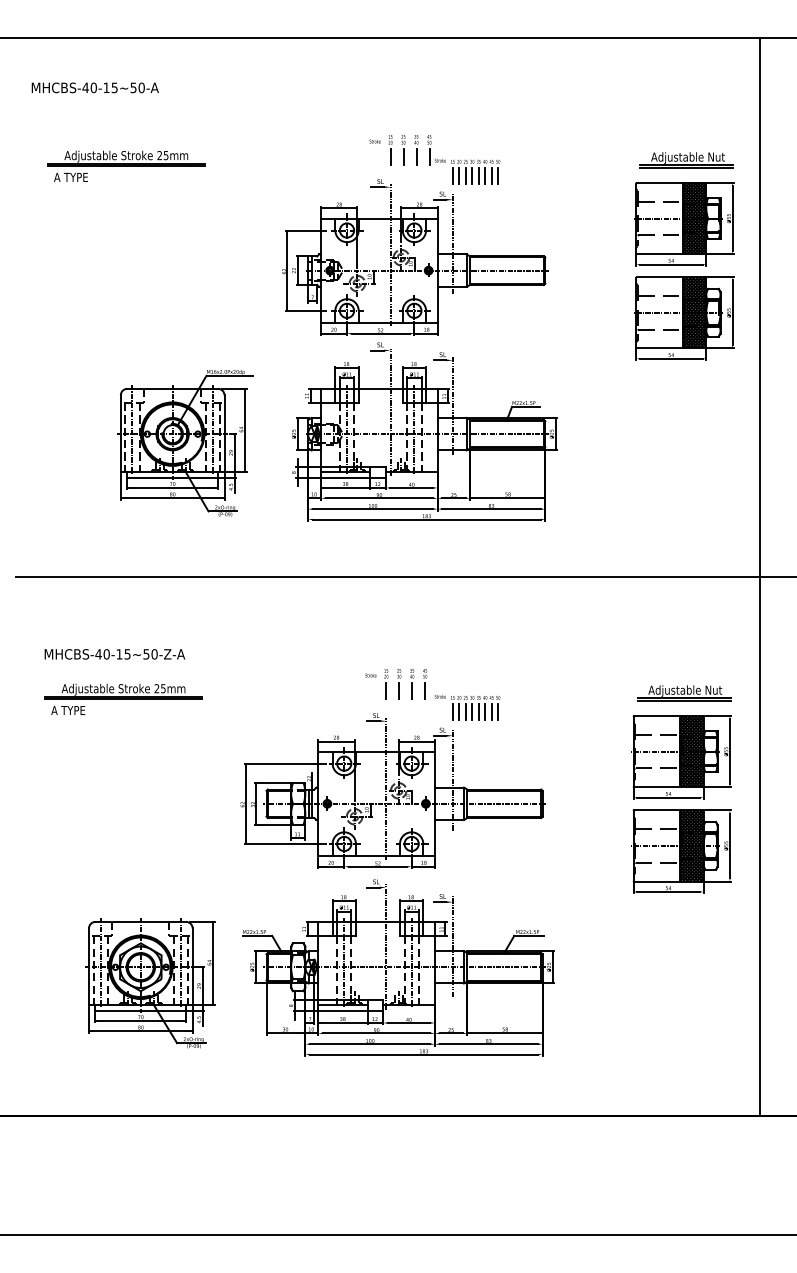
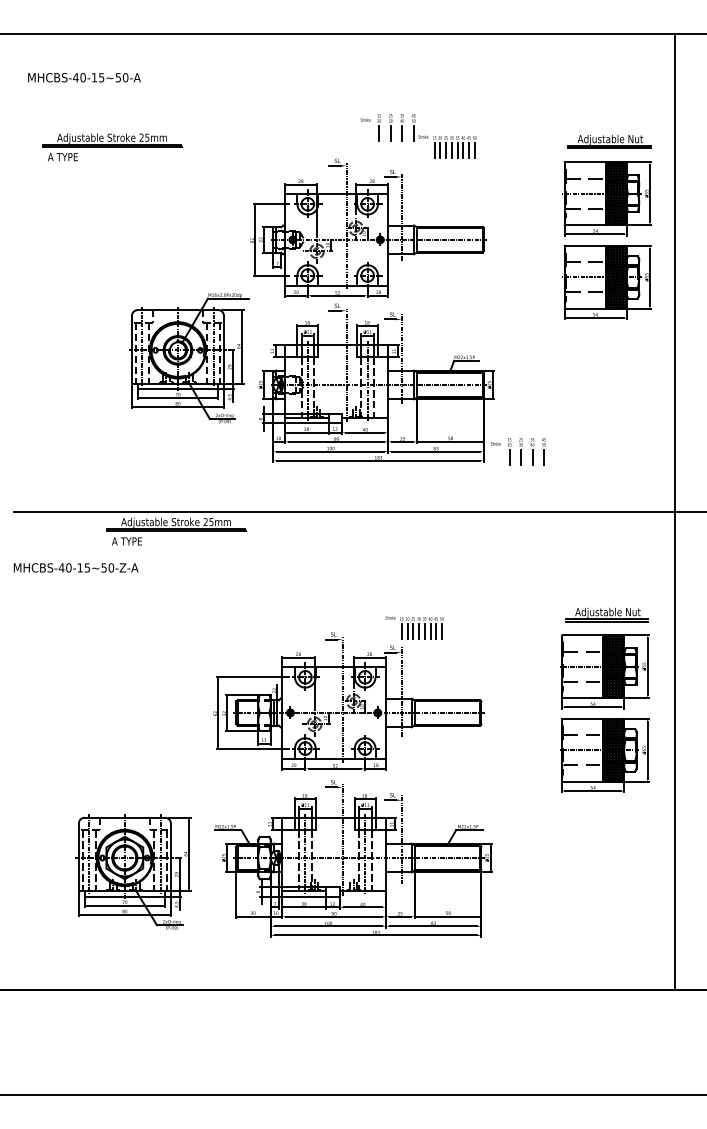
part: (434, 159) -> (418, 135), moved
part: (185, 443) -> (189, 358), moved
text: (114, 654) -> (75, 568), moved
part: (396, 684) -> (518, 451), moved
part: (123, 698) -> (176, 530), moved

